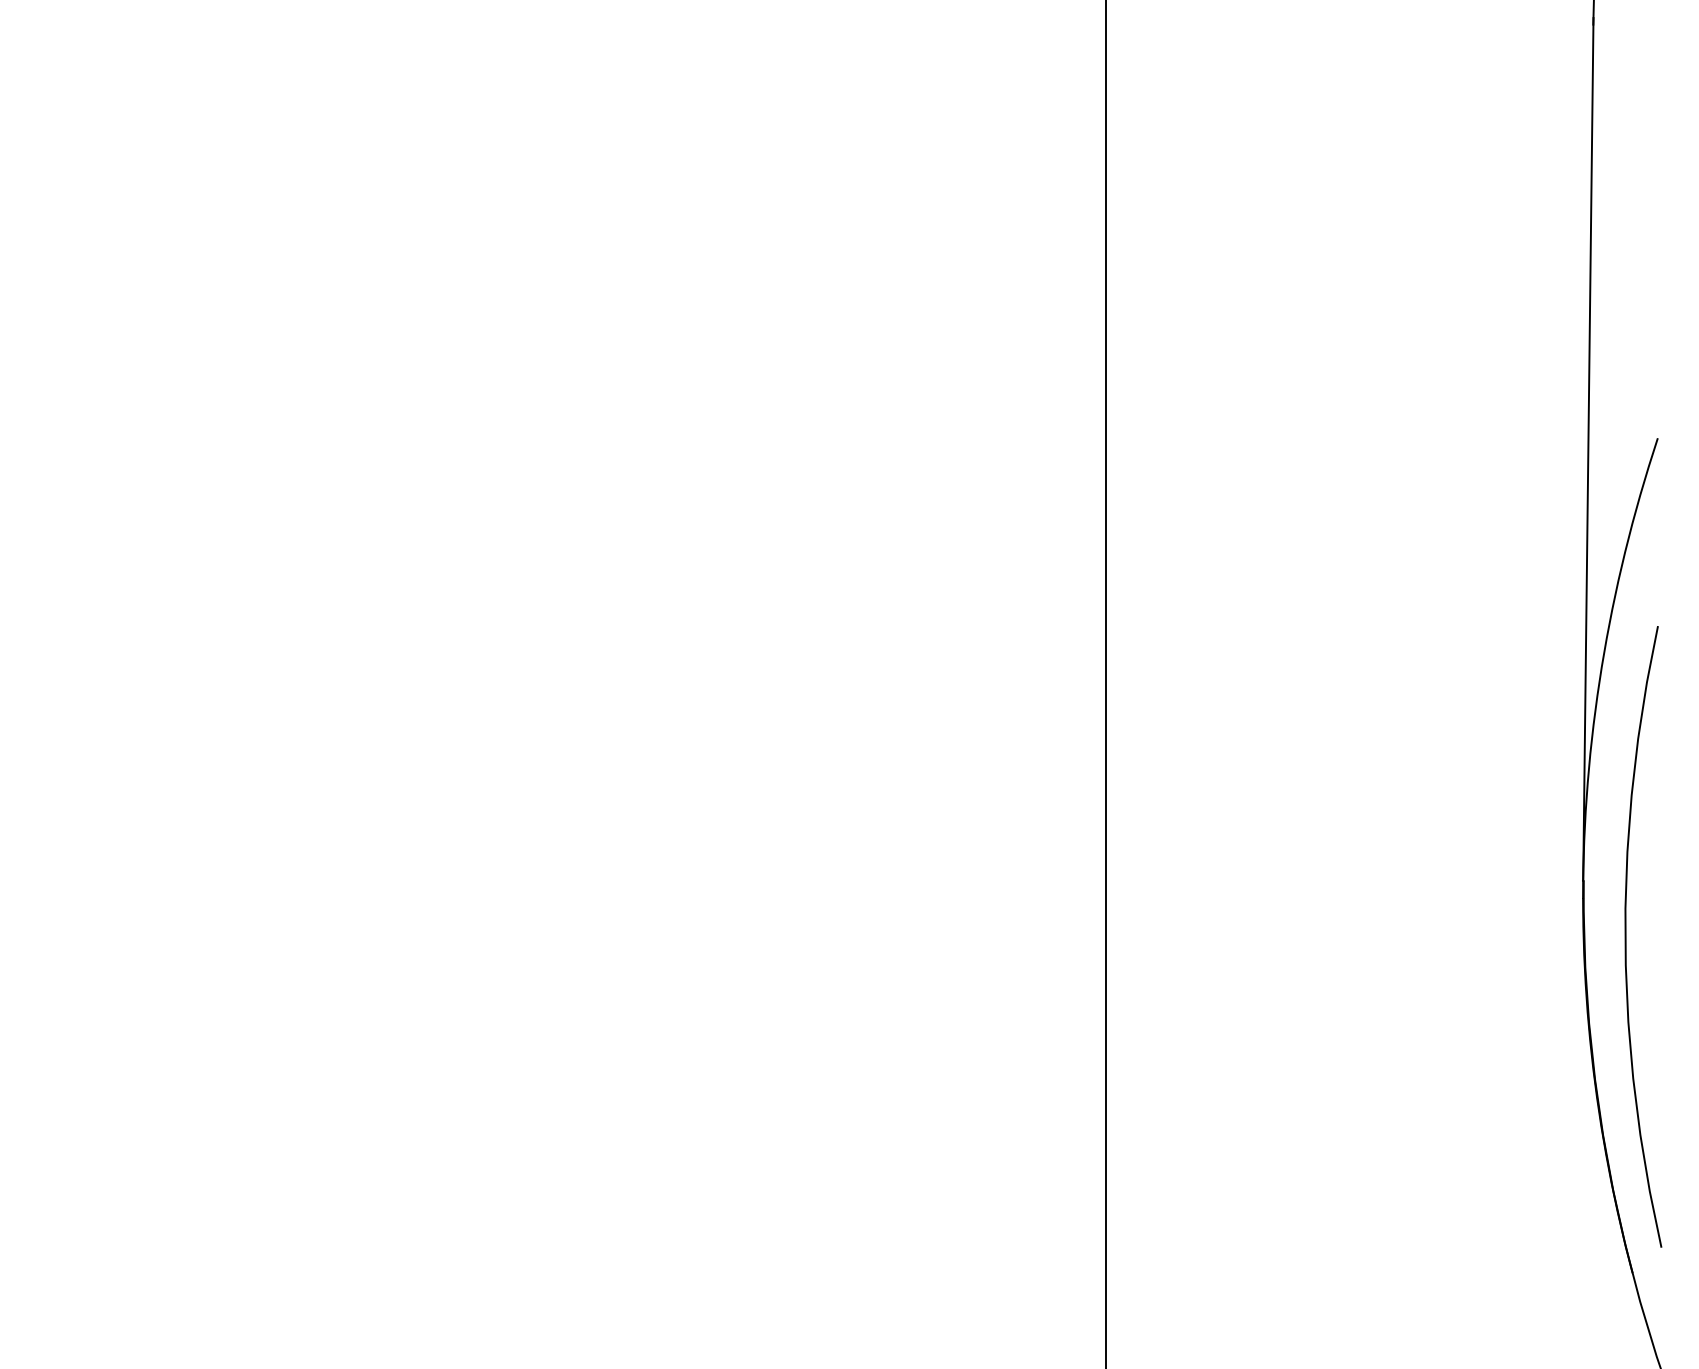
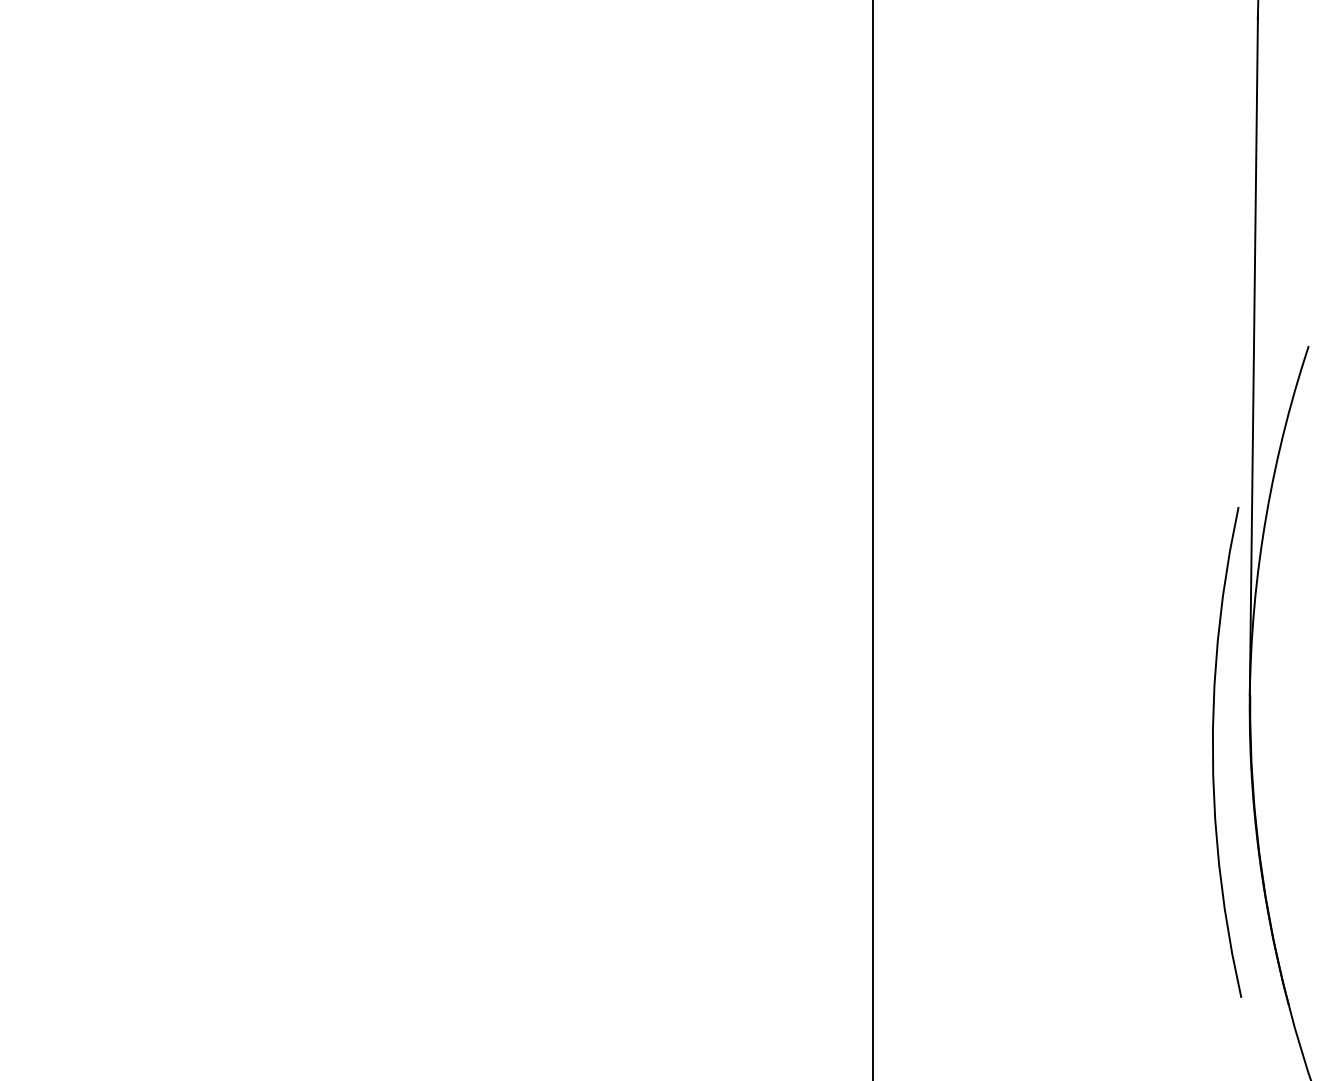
curve: (1626, 936) -> (1213, 752), moved

